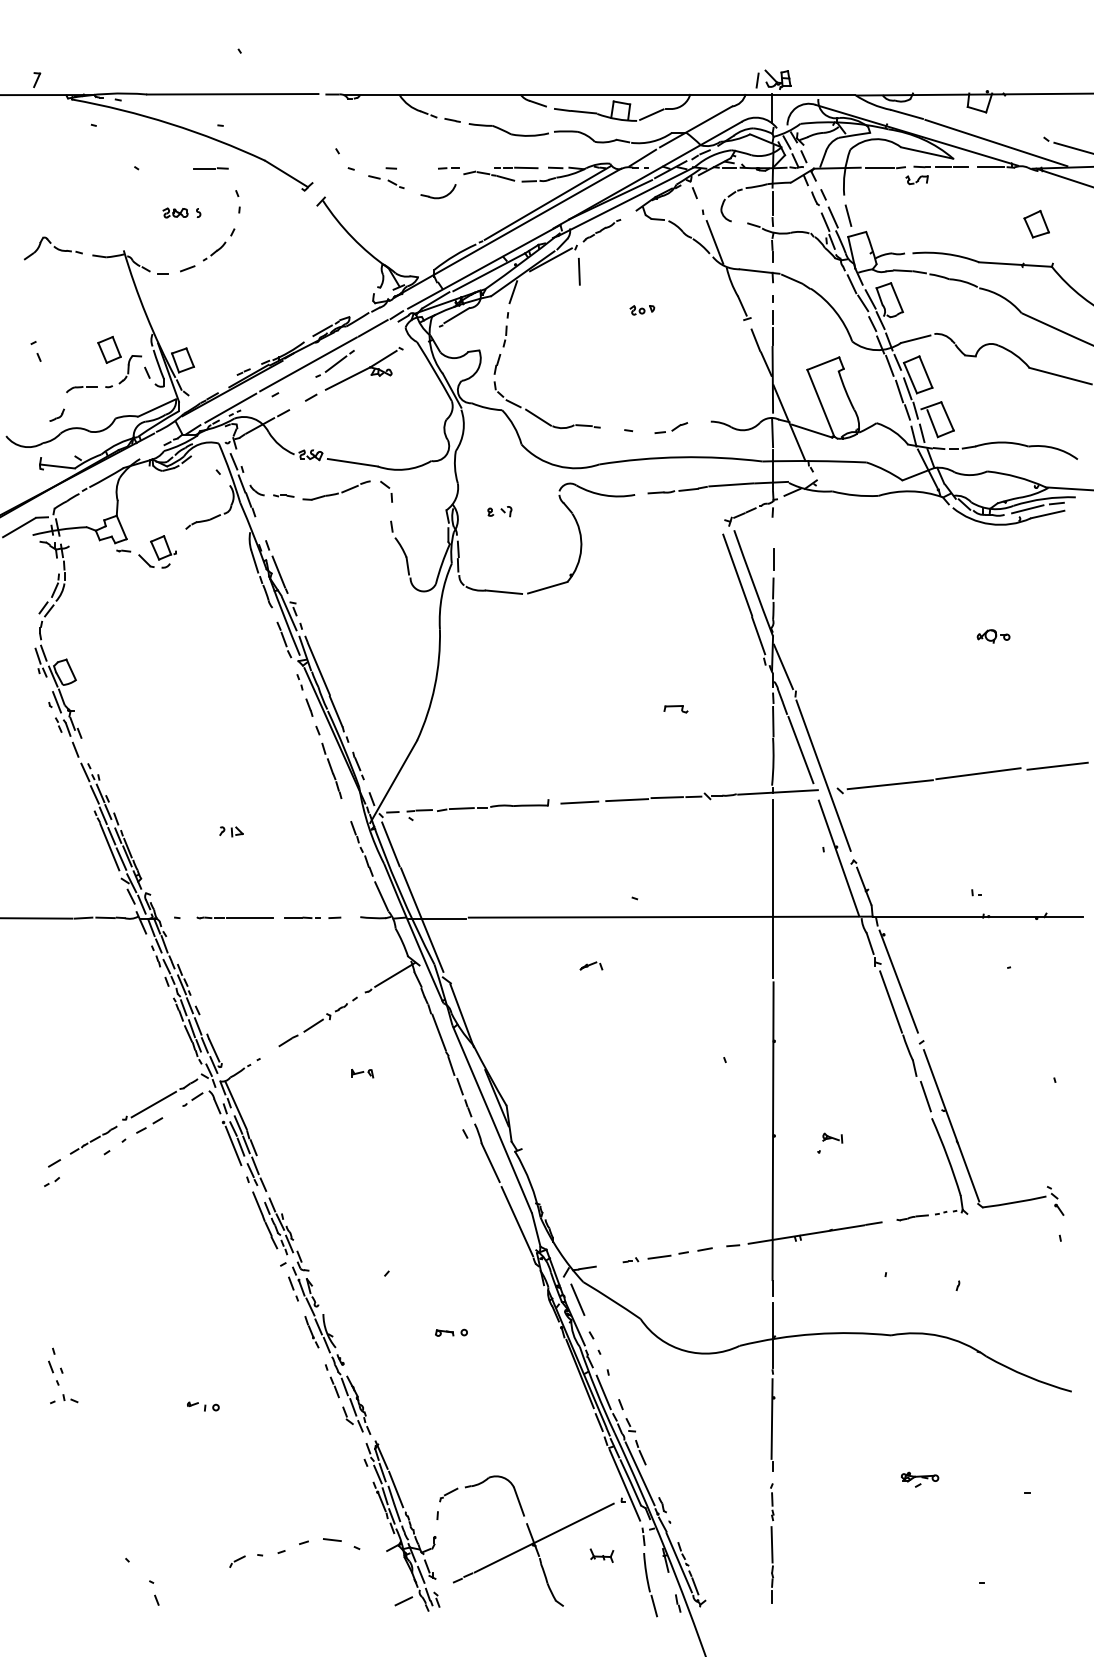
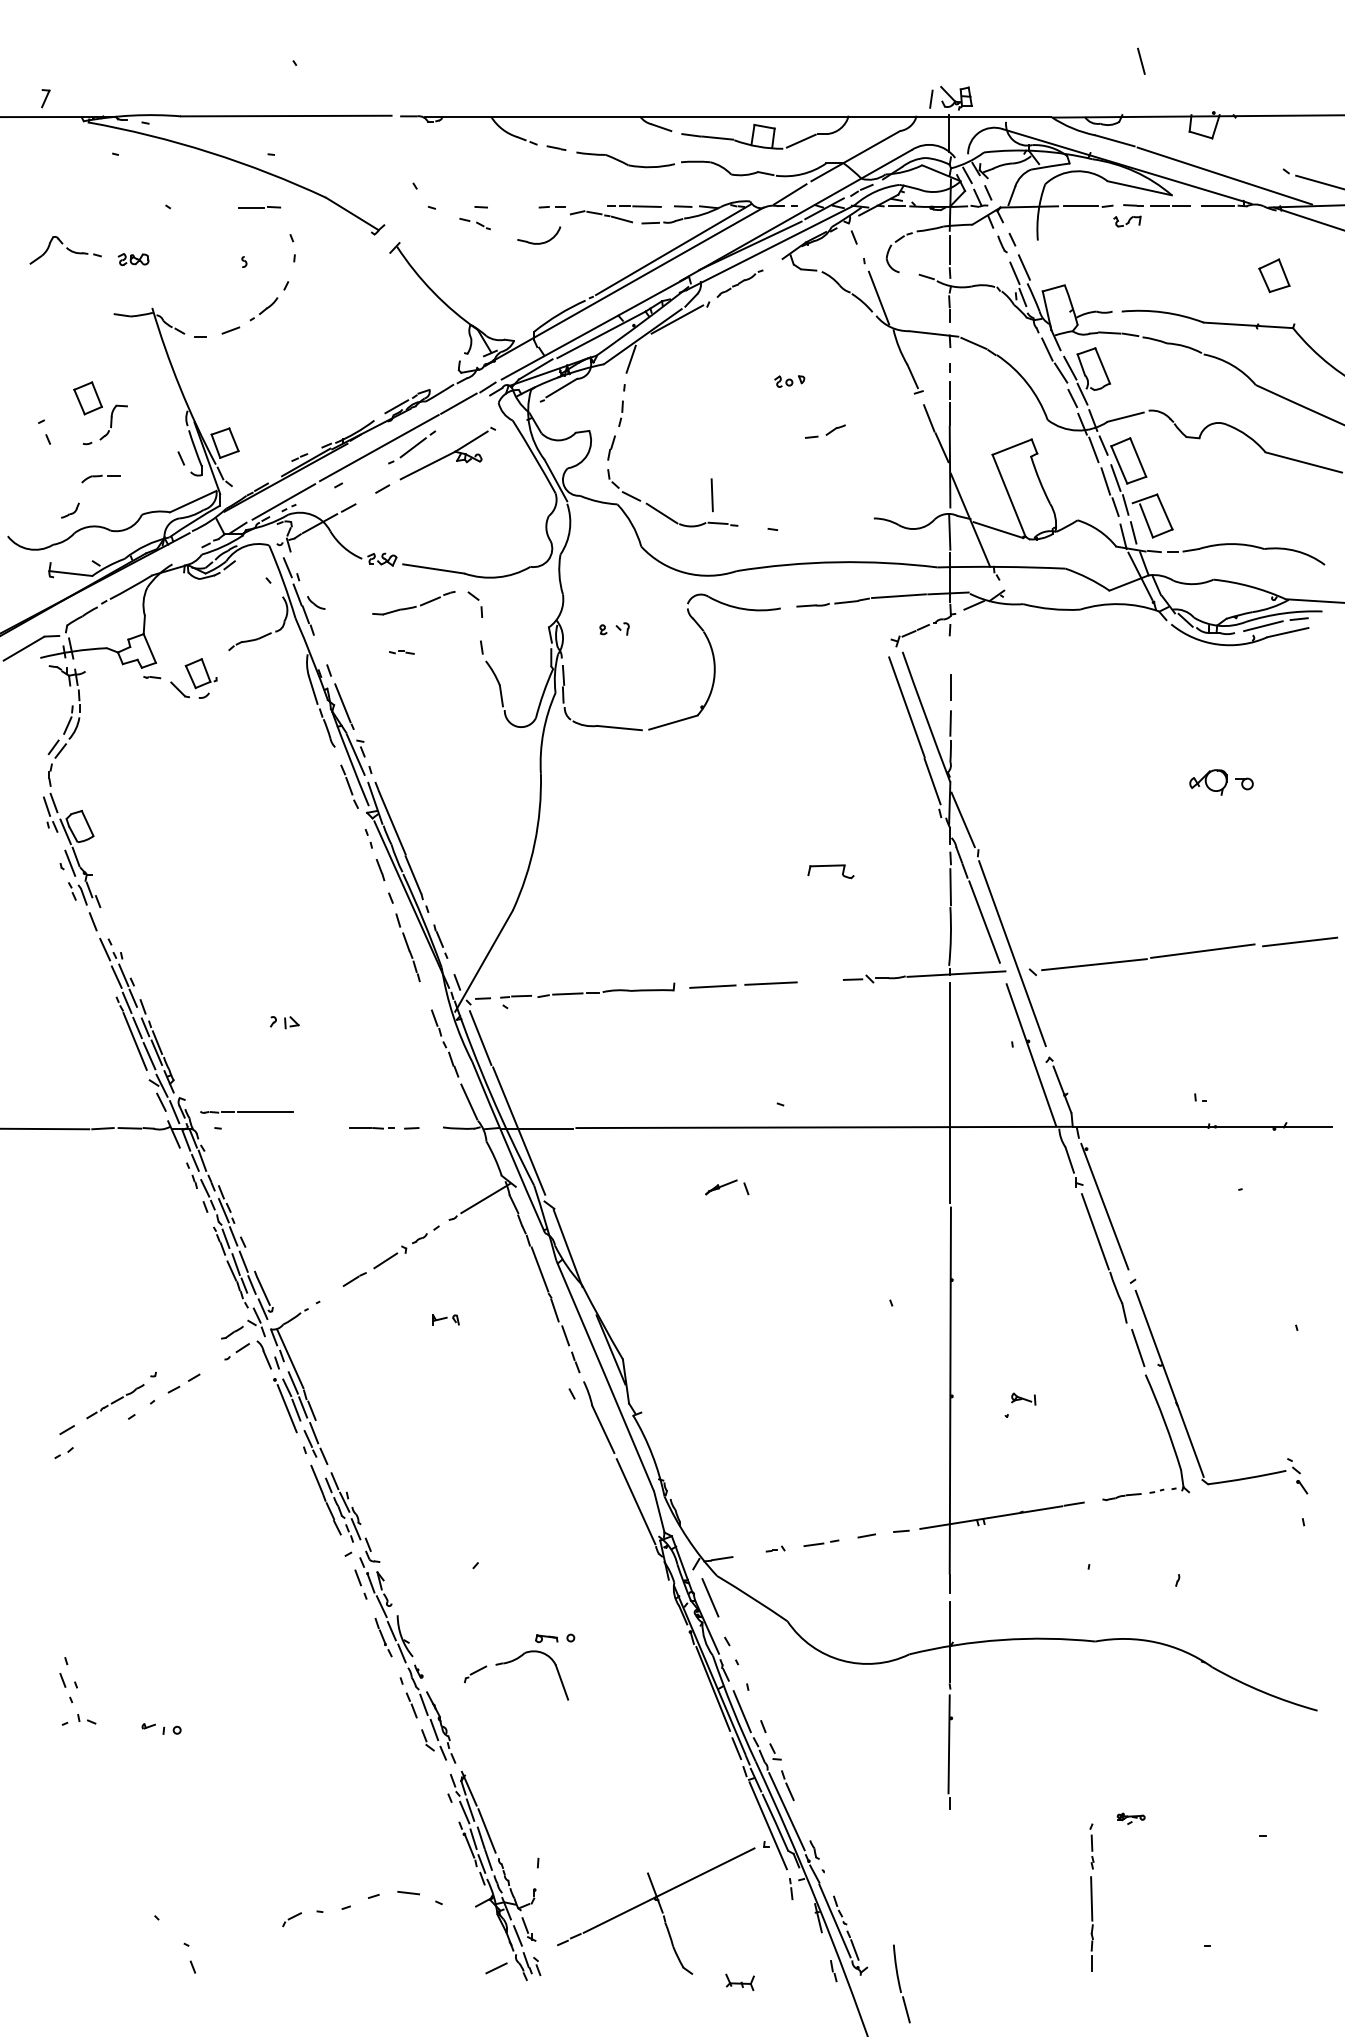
part: (386, 181) -> (475, 223), size x0.7
part: (175, 212) -> (133, 258), moved
line: (848, 215) -> (1141, 61), moved
part: (52, 248) -> (64, 250), moved
line: (579, 271) -> (712, 494), moved
part: (119, 361) -> (100, 412), moved
part: (671, 427) -> (825, 430), moved
part: (283, 495) -> (401, 652), moved
part: (993, 636) -> (1221, 782), size x1.6
part: (675, 709) -> (830, 872), size x1.6
line: (666, 797) -> (819, 980), removed
part: (234, 917) -> (246, 1111), moved
part: (591, 965) -> (727, 1186), size x1.6
line: (153, 1104) -> (188, 1357), removed
part: (667, 1255) -> (820, 1543), size x0.7
part: (203, 1406) -> (161, 1728), moved
part: (920, 1479) -> (1131, 1818), size x0.6
part: (478, 1485) -> (512, 1662), moved
part: (772, 1543) -> (1092, 1897), moved
part: (601, 1555) -> (739, 1982), moved
part: (650, 1585) -> (901, 1984), moved

